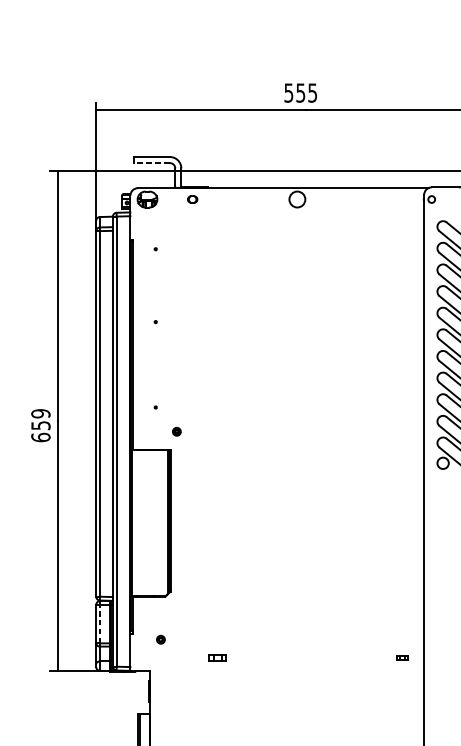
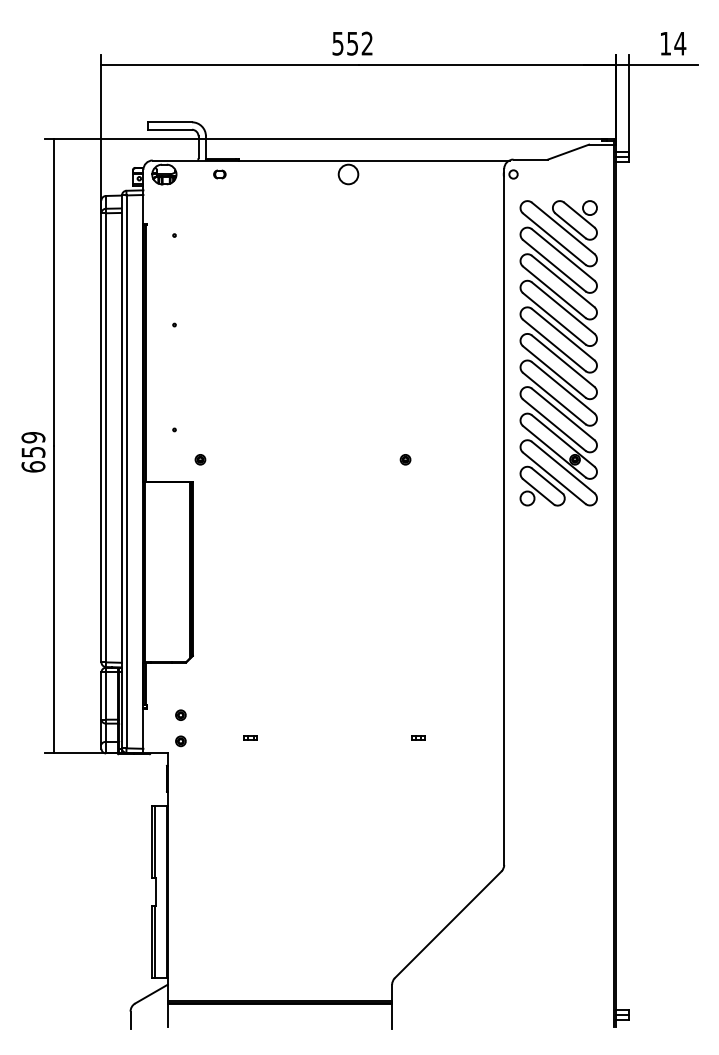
text: (312, 92) -> (366, 43), 555 -> 552
line: (152, 162) -> (170, 129), dashed -> solid
part: (343, 431) -> (405, 459), added
line: (100, 624) -> (106, 696), dashed -> solid
part: (217, 657) -> (250, 737), size x0.62
part: (402, 657) -> (418, 737), moved
part: (160, 661) -> (180, 741), added

